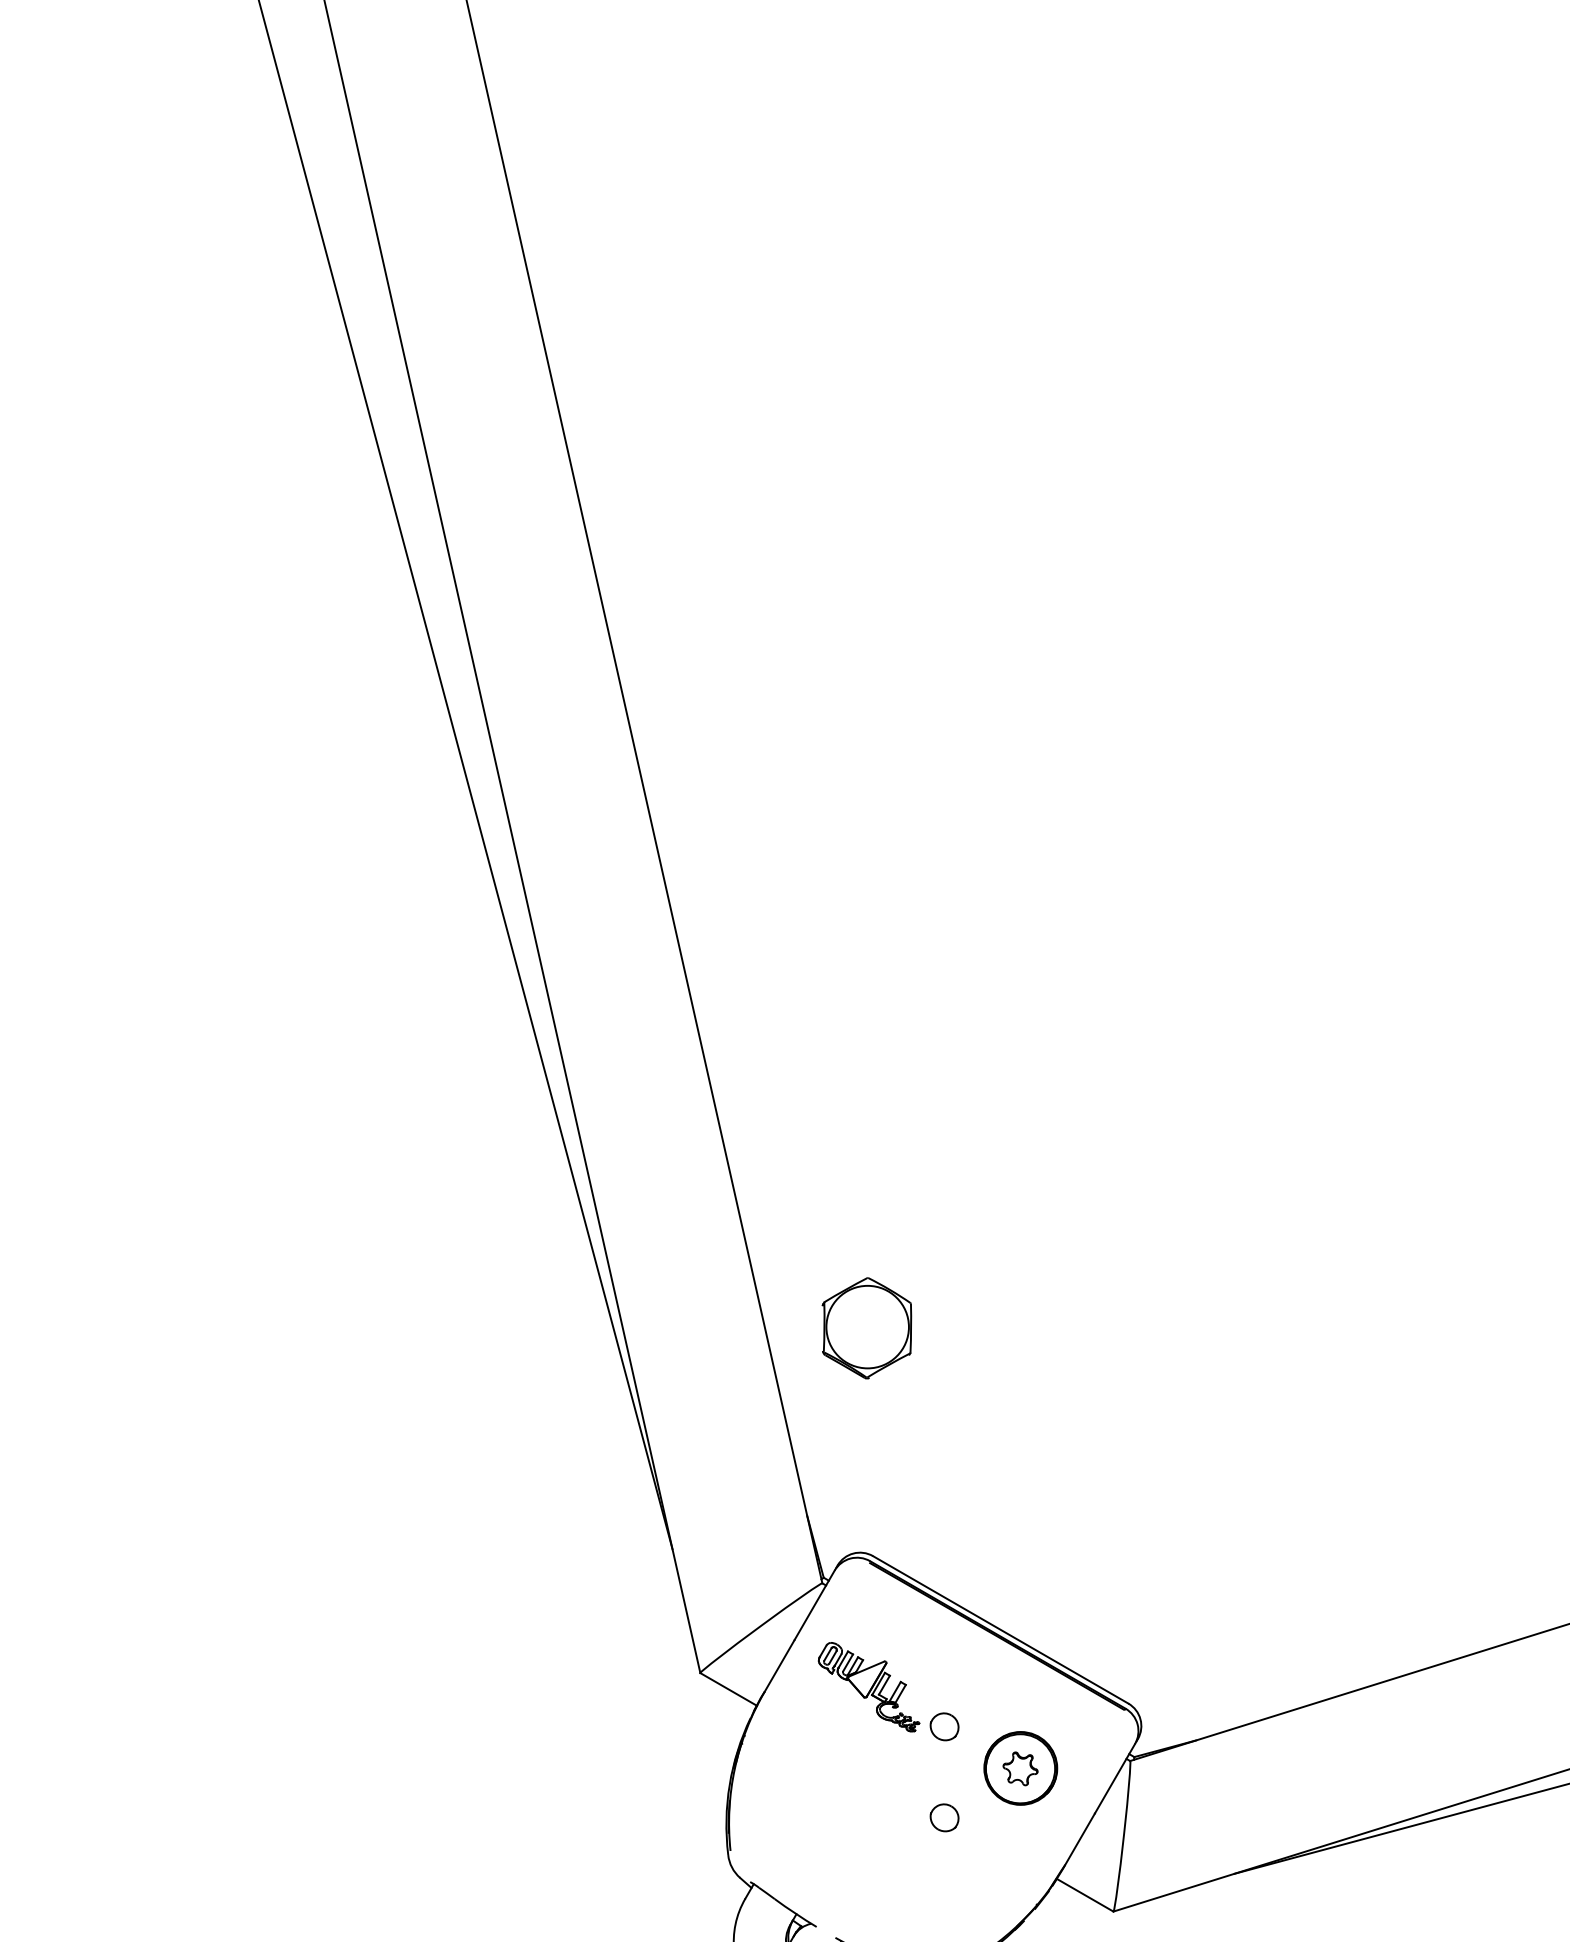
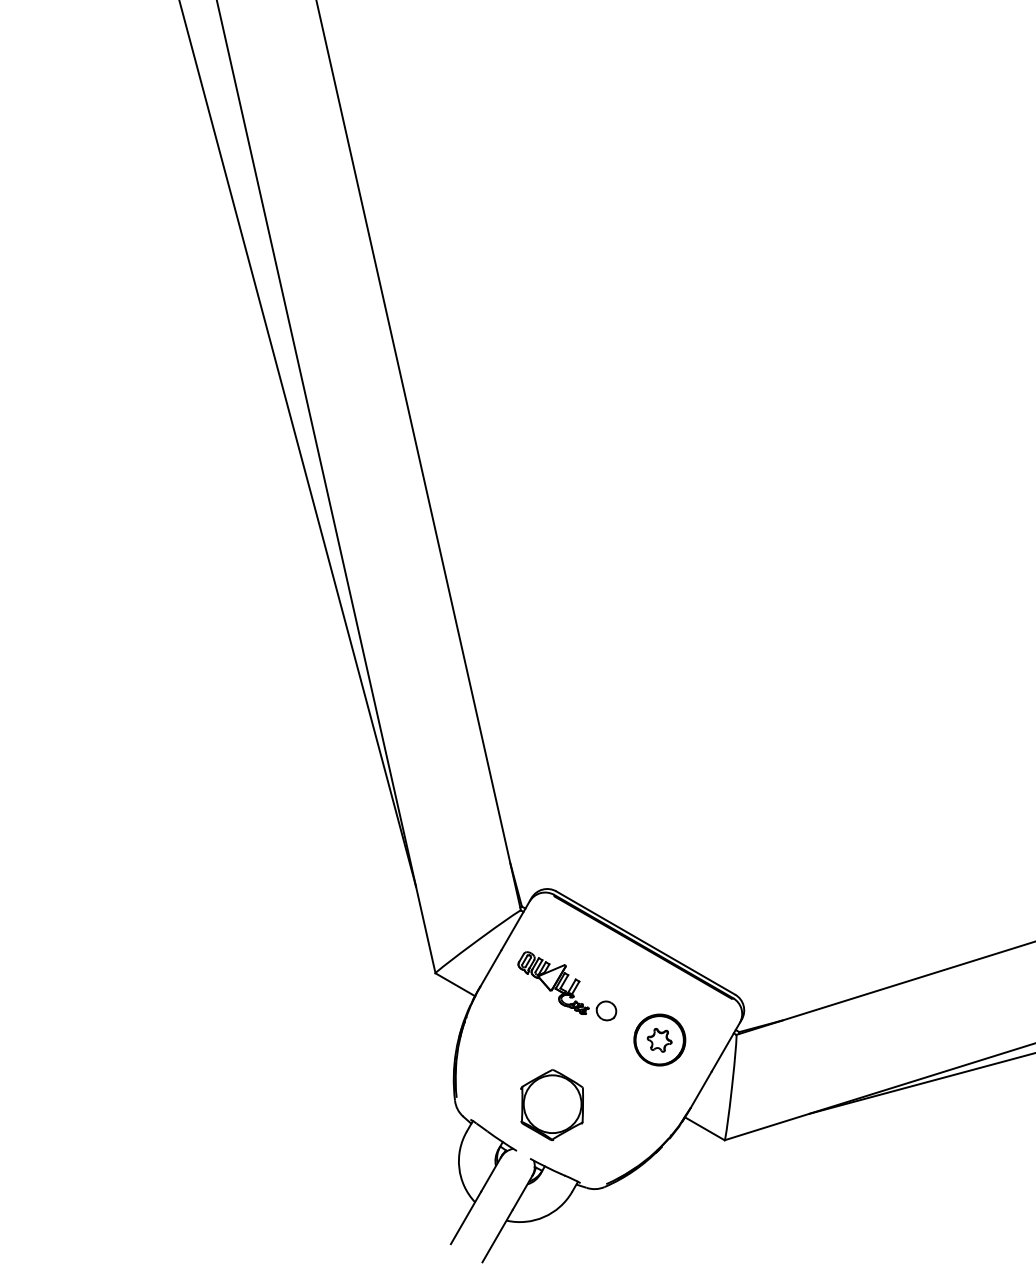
part: (866, 1328) -> (551, 1105), moved
part: (944, 1817) -> (606, 1074), removed

